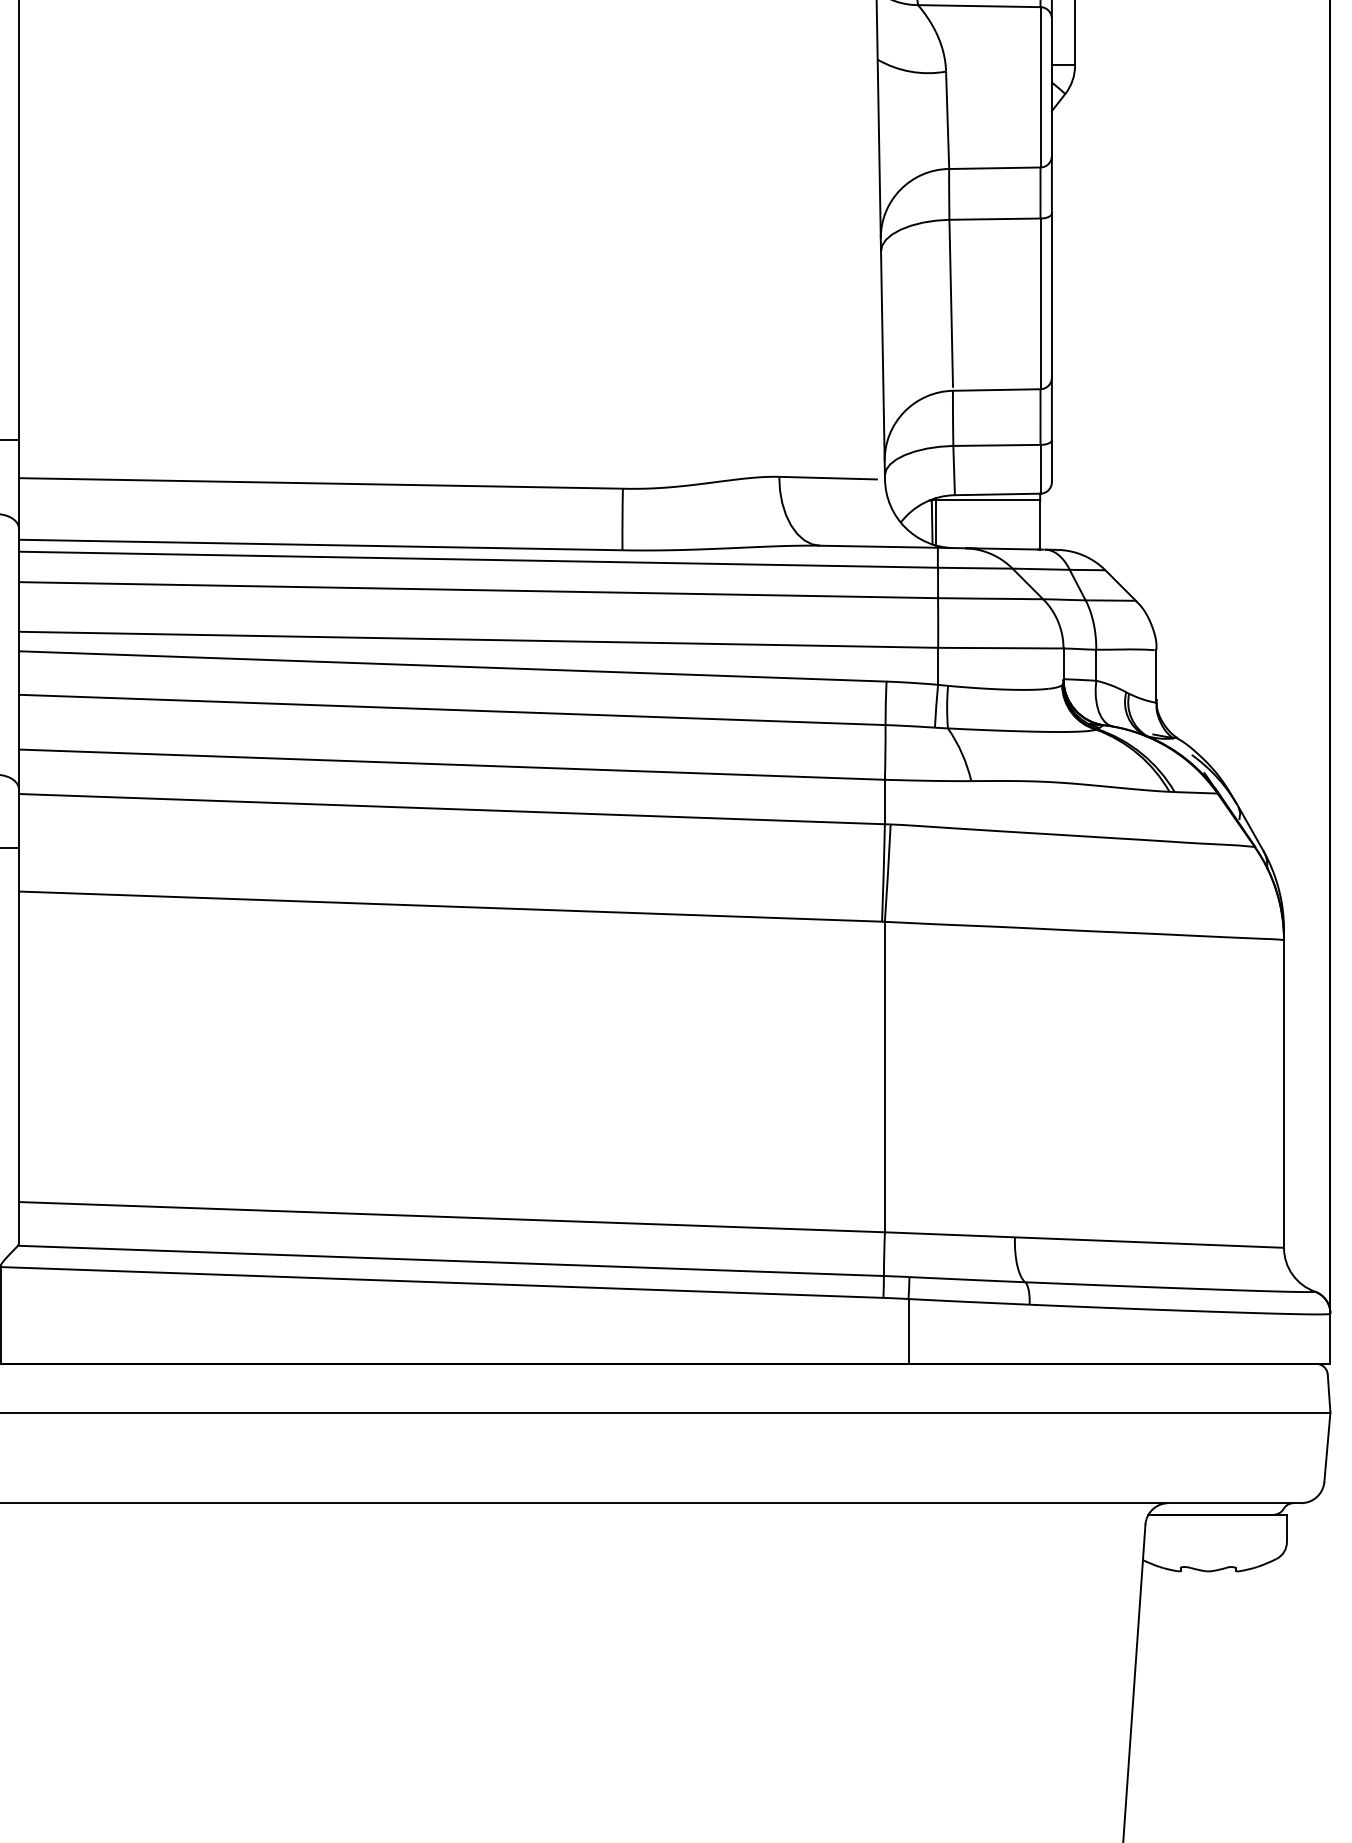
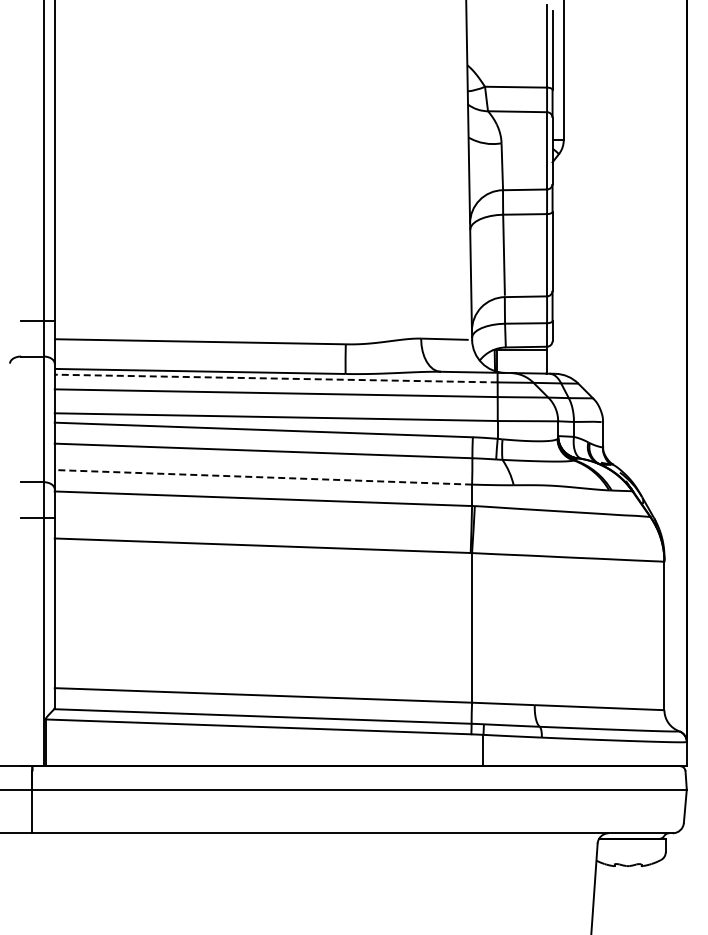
line: (479, 559) -> (276, 378), solid -> dashed
line: (452, 765) -> (263, 477), solid -> dashed

